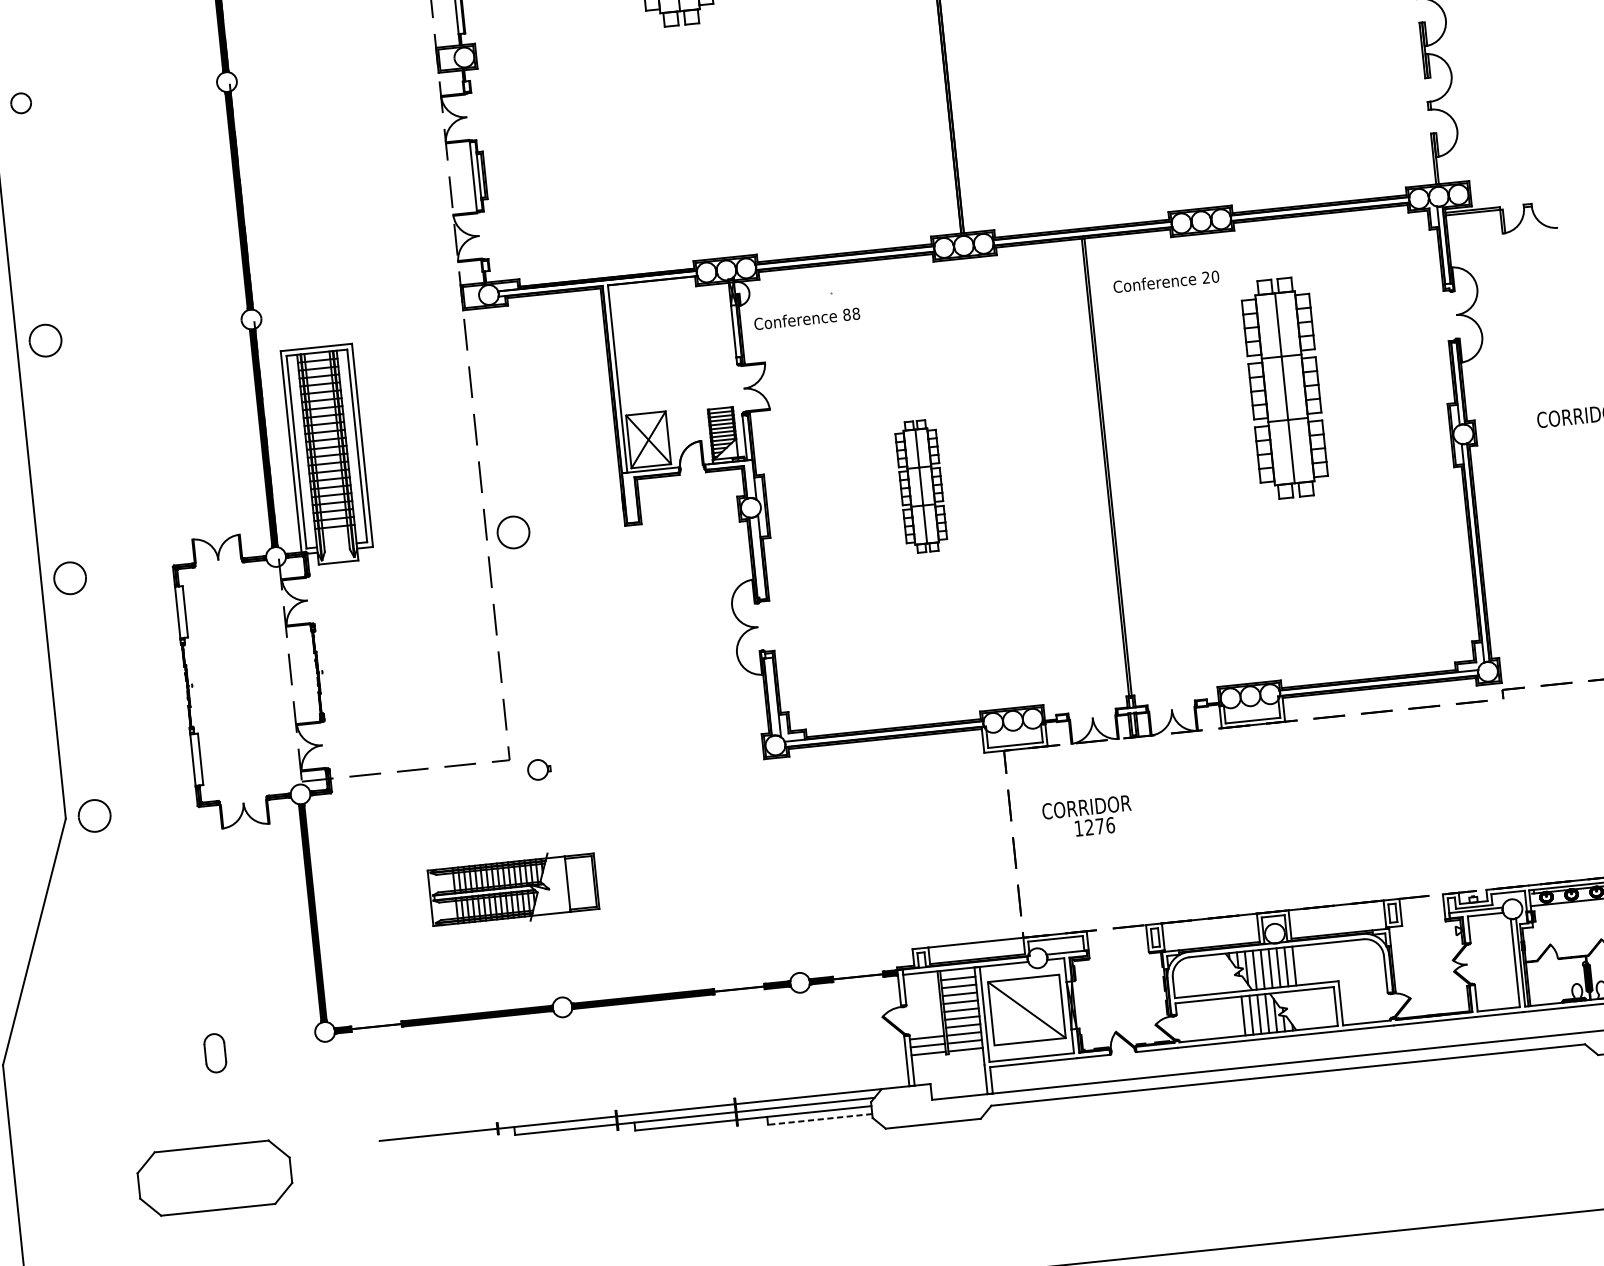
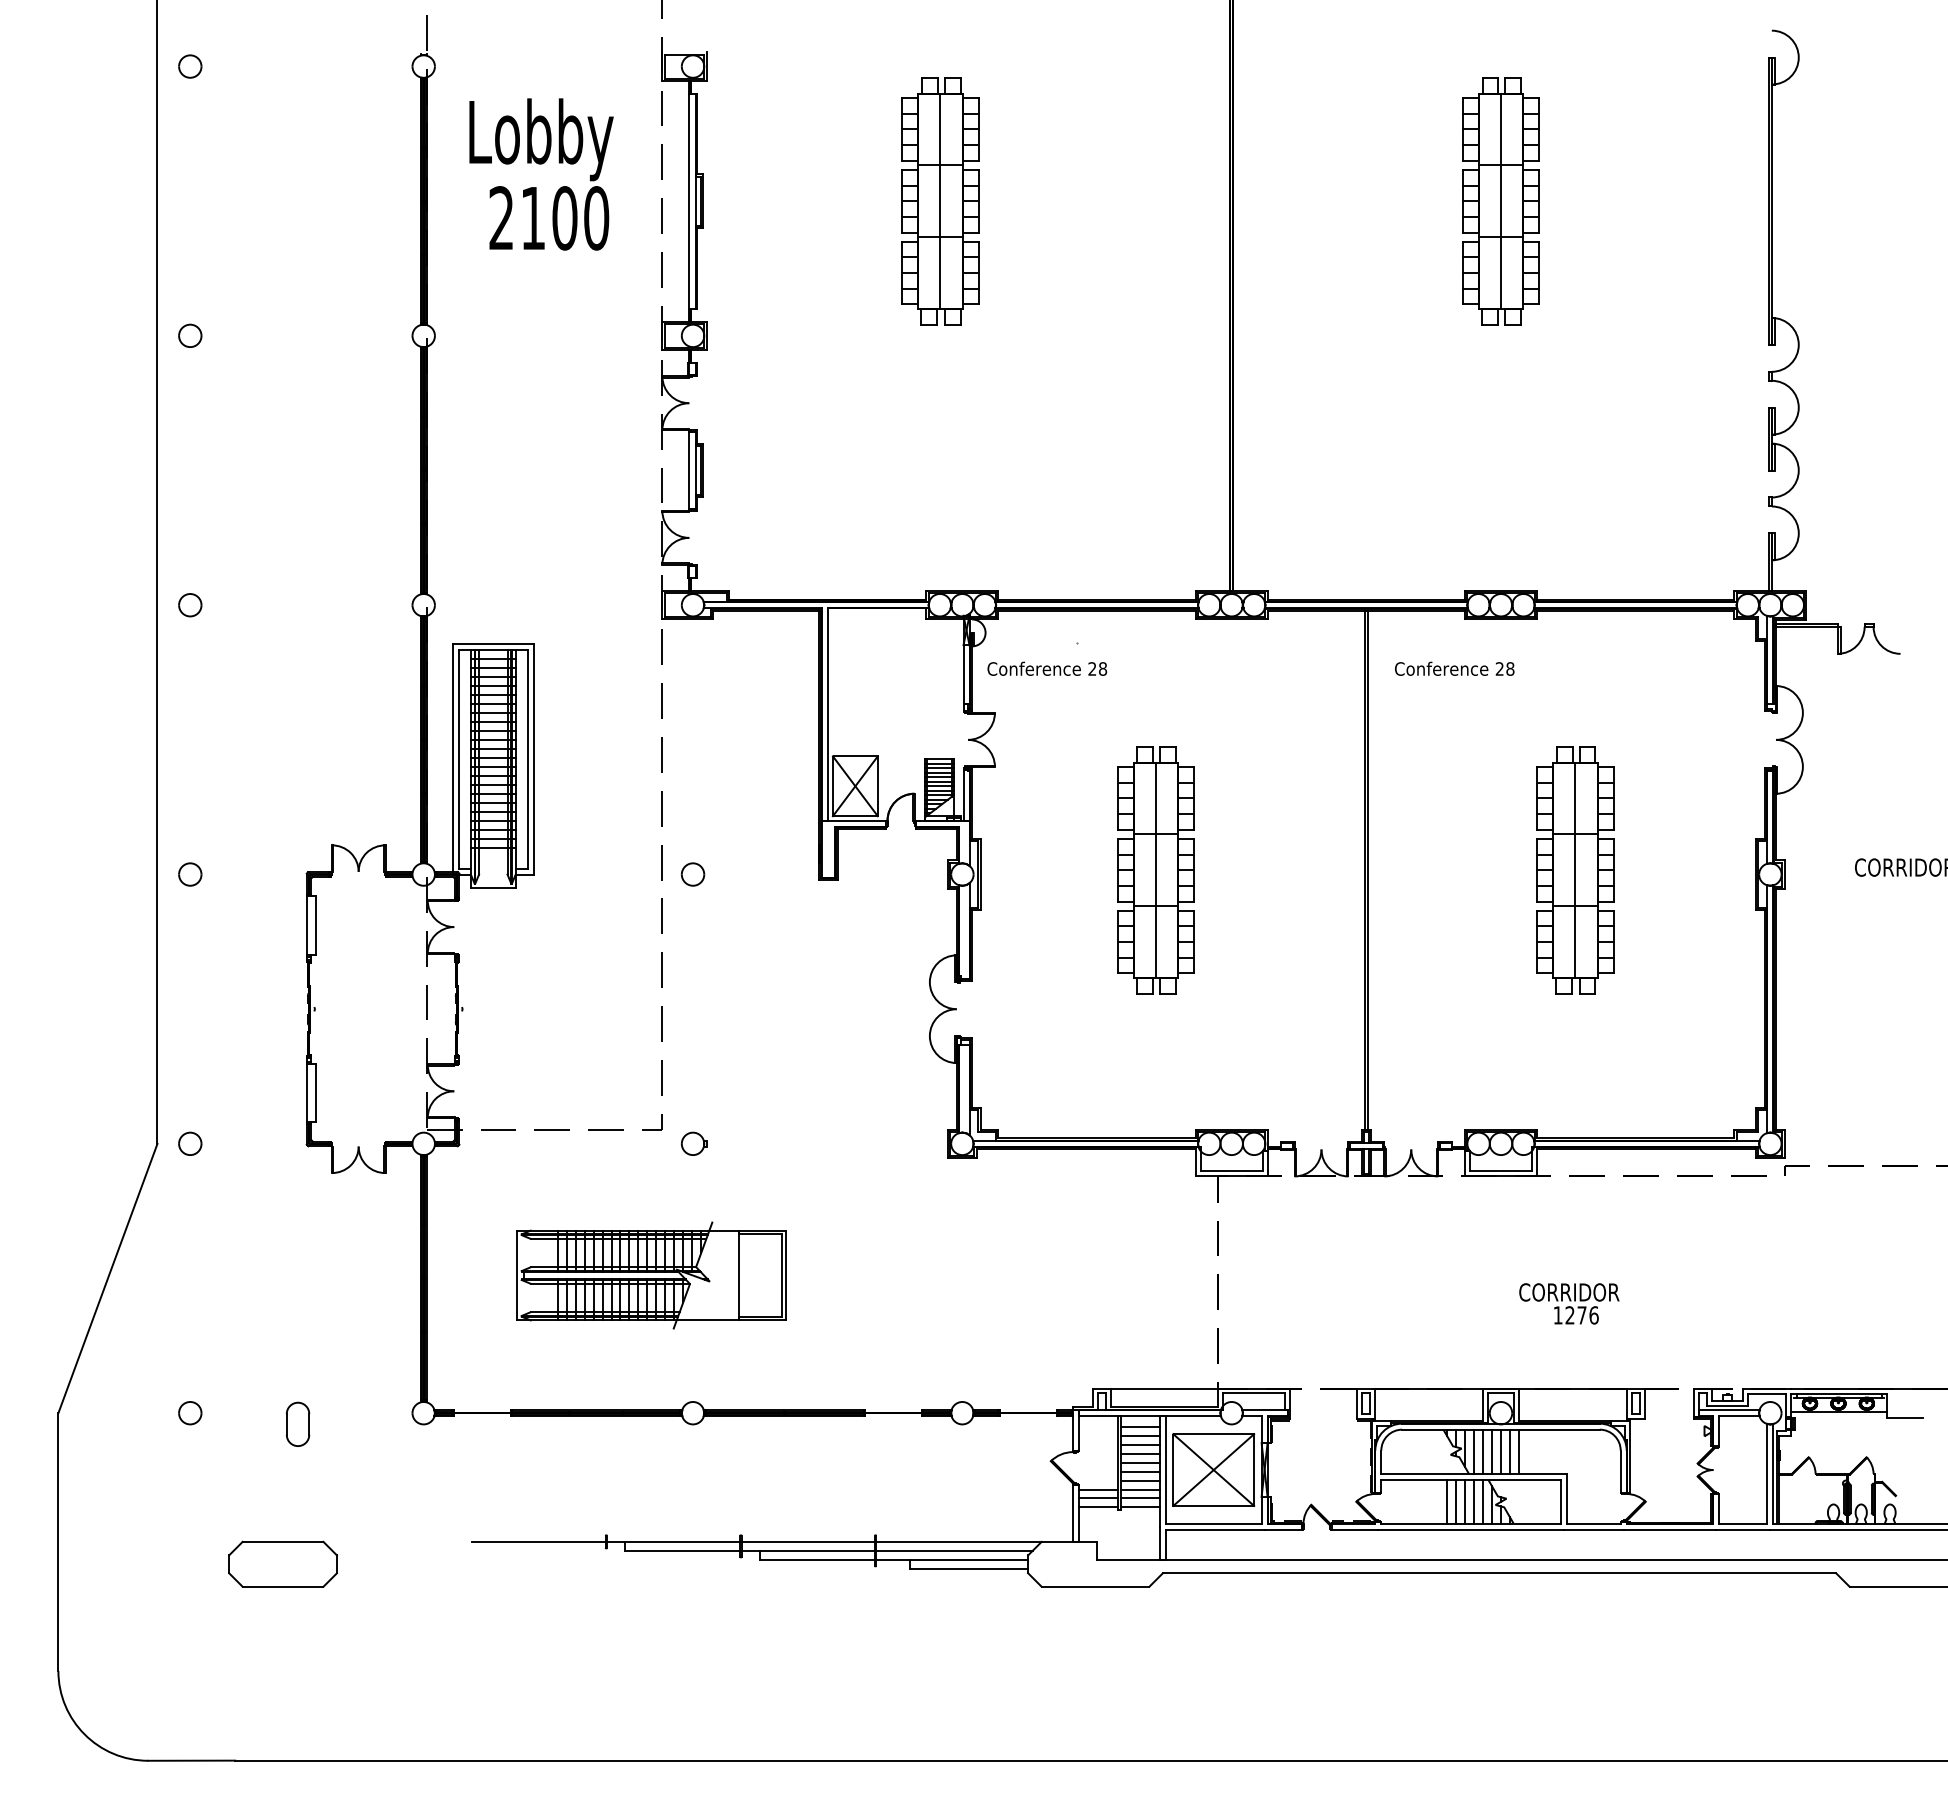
text: (1215, 276) -> (1510, 668), 20 -> 28
text: (846, 314) -> (1092, 668), 88 -> 28
part: (45, 341) -> (190, 605), size x0.62
part: (1285, 388) -> (1575, 870), moved
part: (920, 486) -> (1155, 870), size x1.67
part: (513, 532) -> (692, 874), size x0.62
part: (70, 578) -> (190, 874), size x0.62
part: (94, 815) -> (190, 1143), size x0.62
text: (1087, 817) -> (1569, 1303), moved
part: (513, 889) -> (651, 1275), size x1.43
line: (1026, 1009) -> (1213, 1469), added
line: (1235, 1016) -> (1447, 1501), added
part: (119, 1053) -> (190, 1413), added
line: (819, 1119) -> (968, 1568), dashed -> solid
part: (214, 1177) -> (282, 1563), size x0.62

